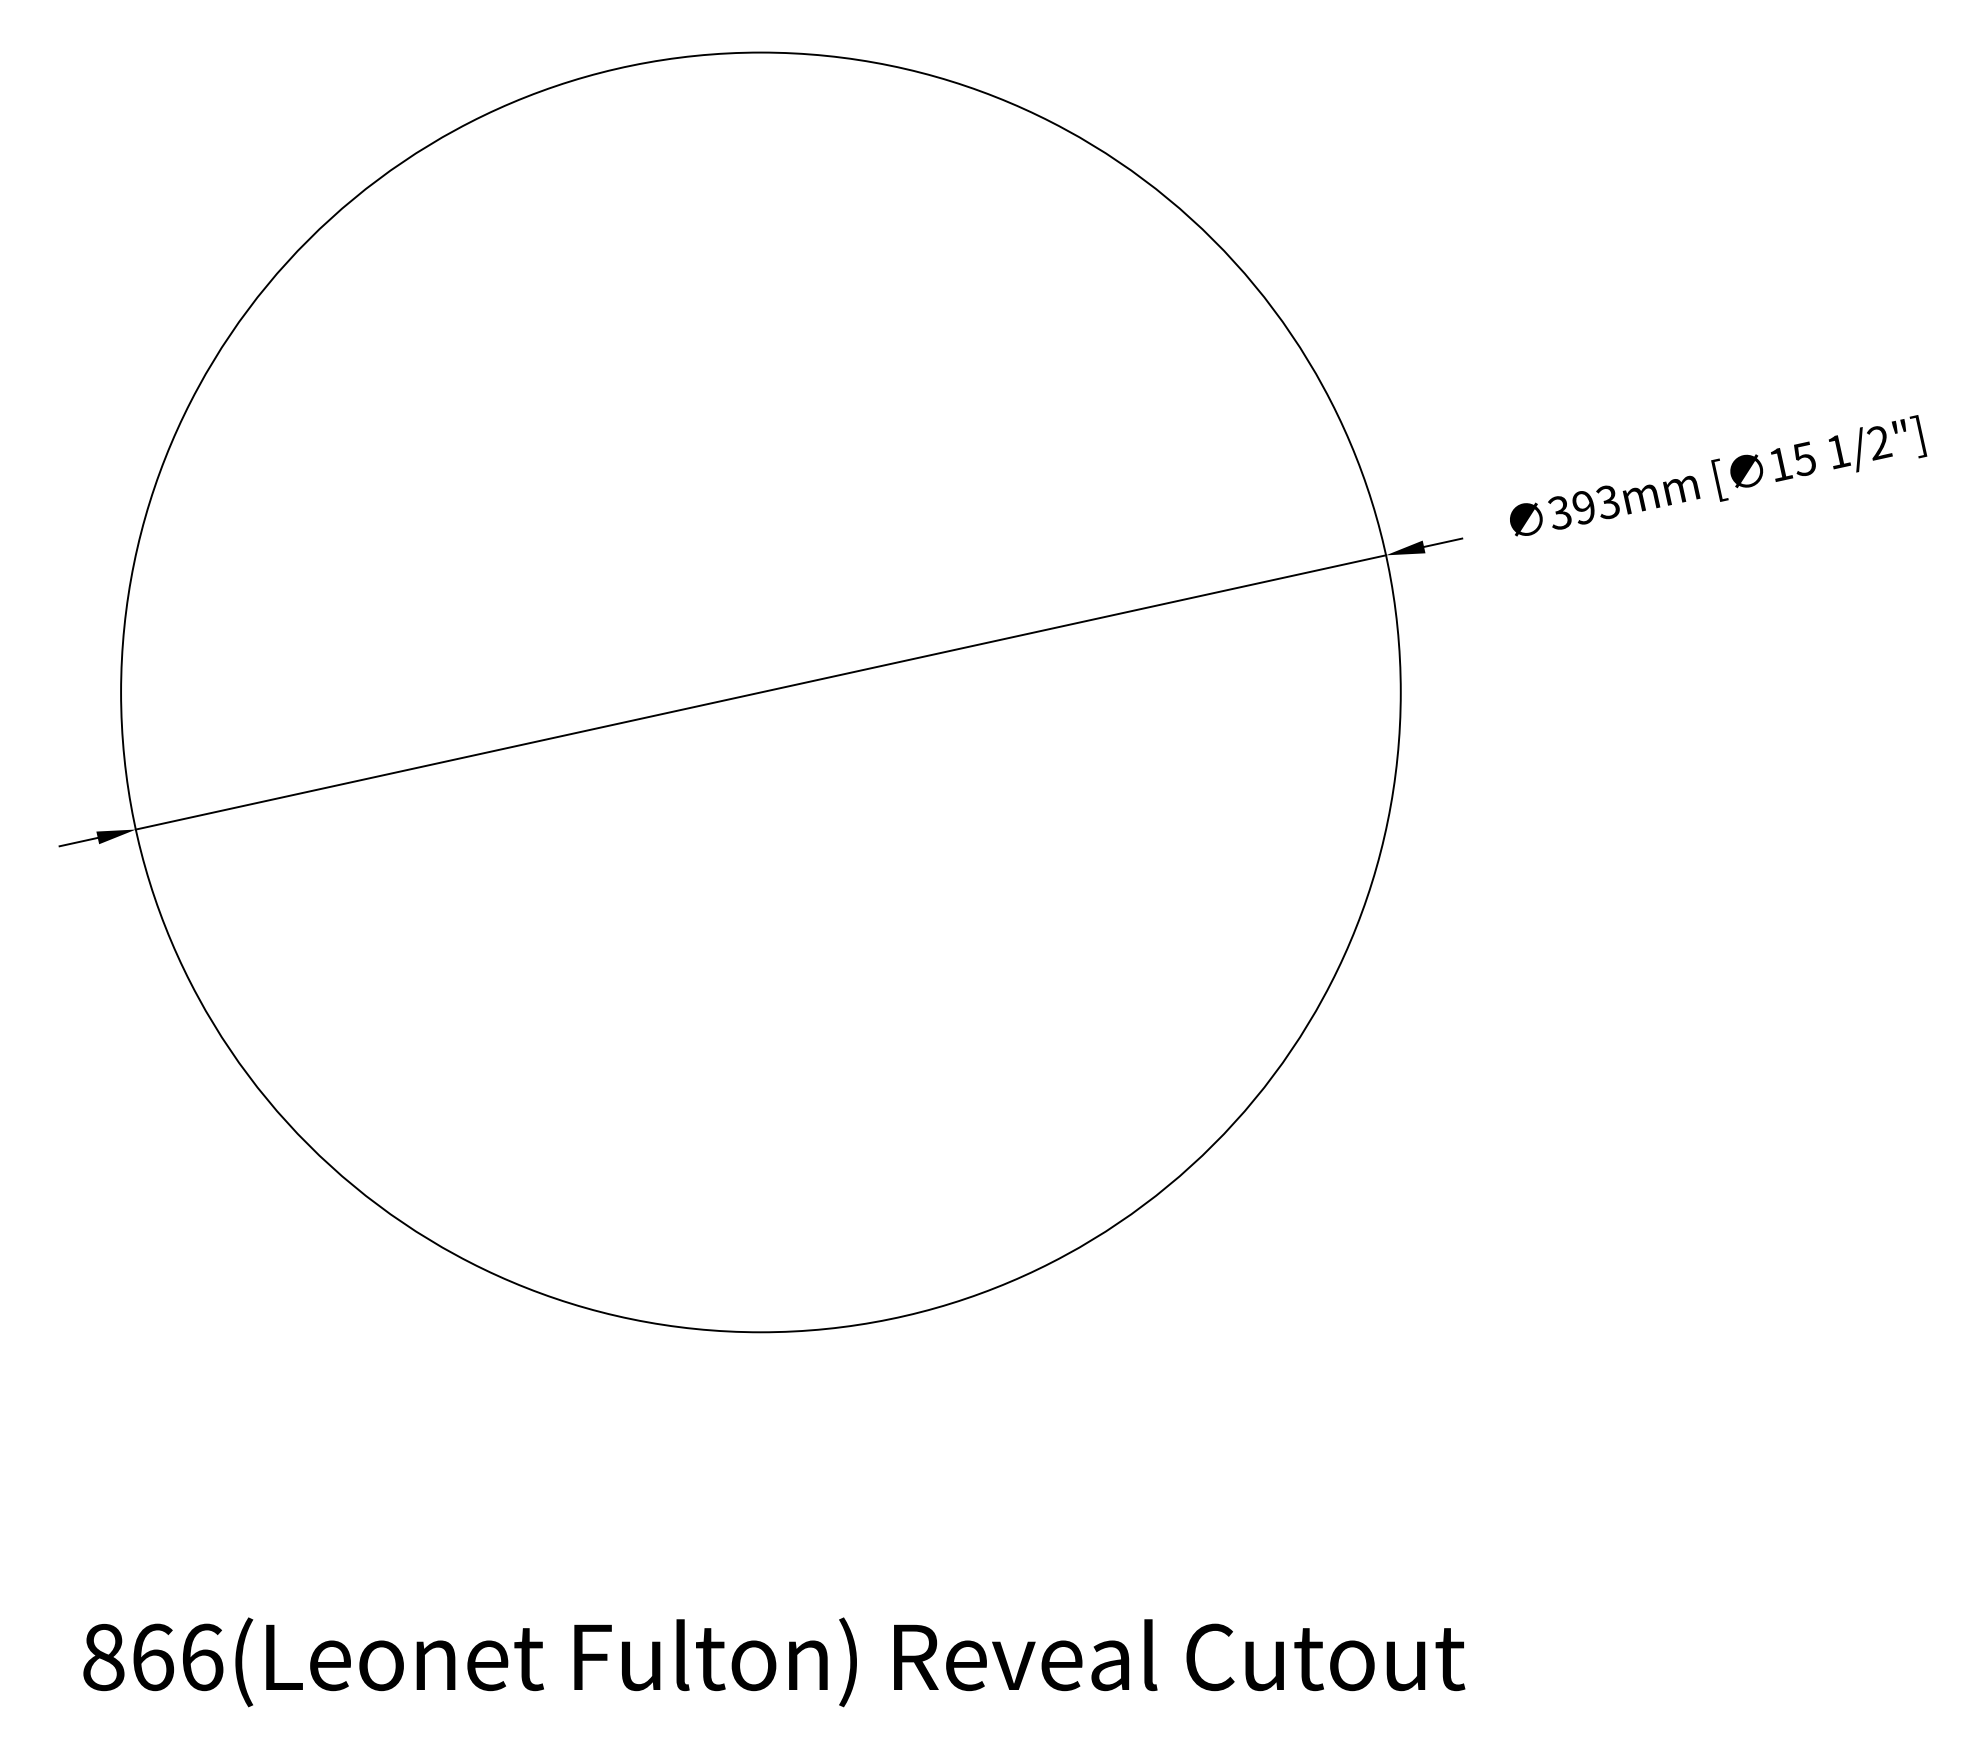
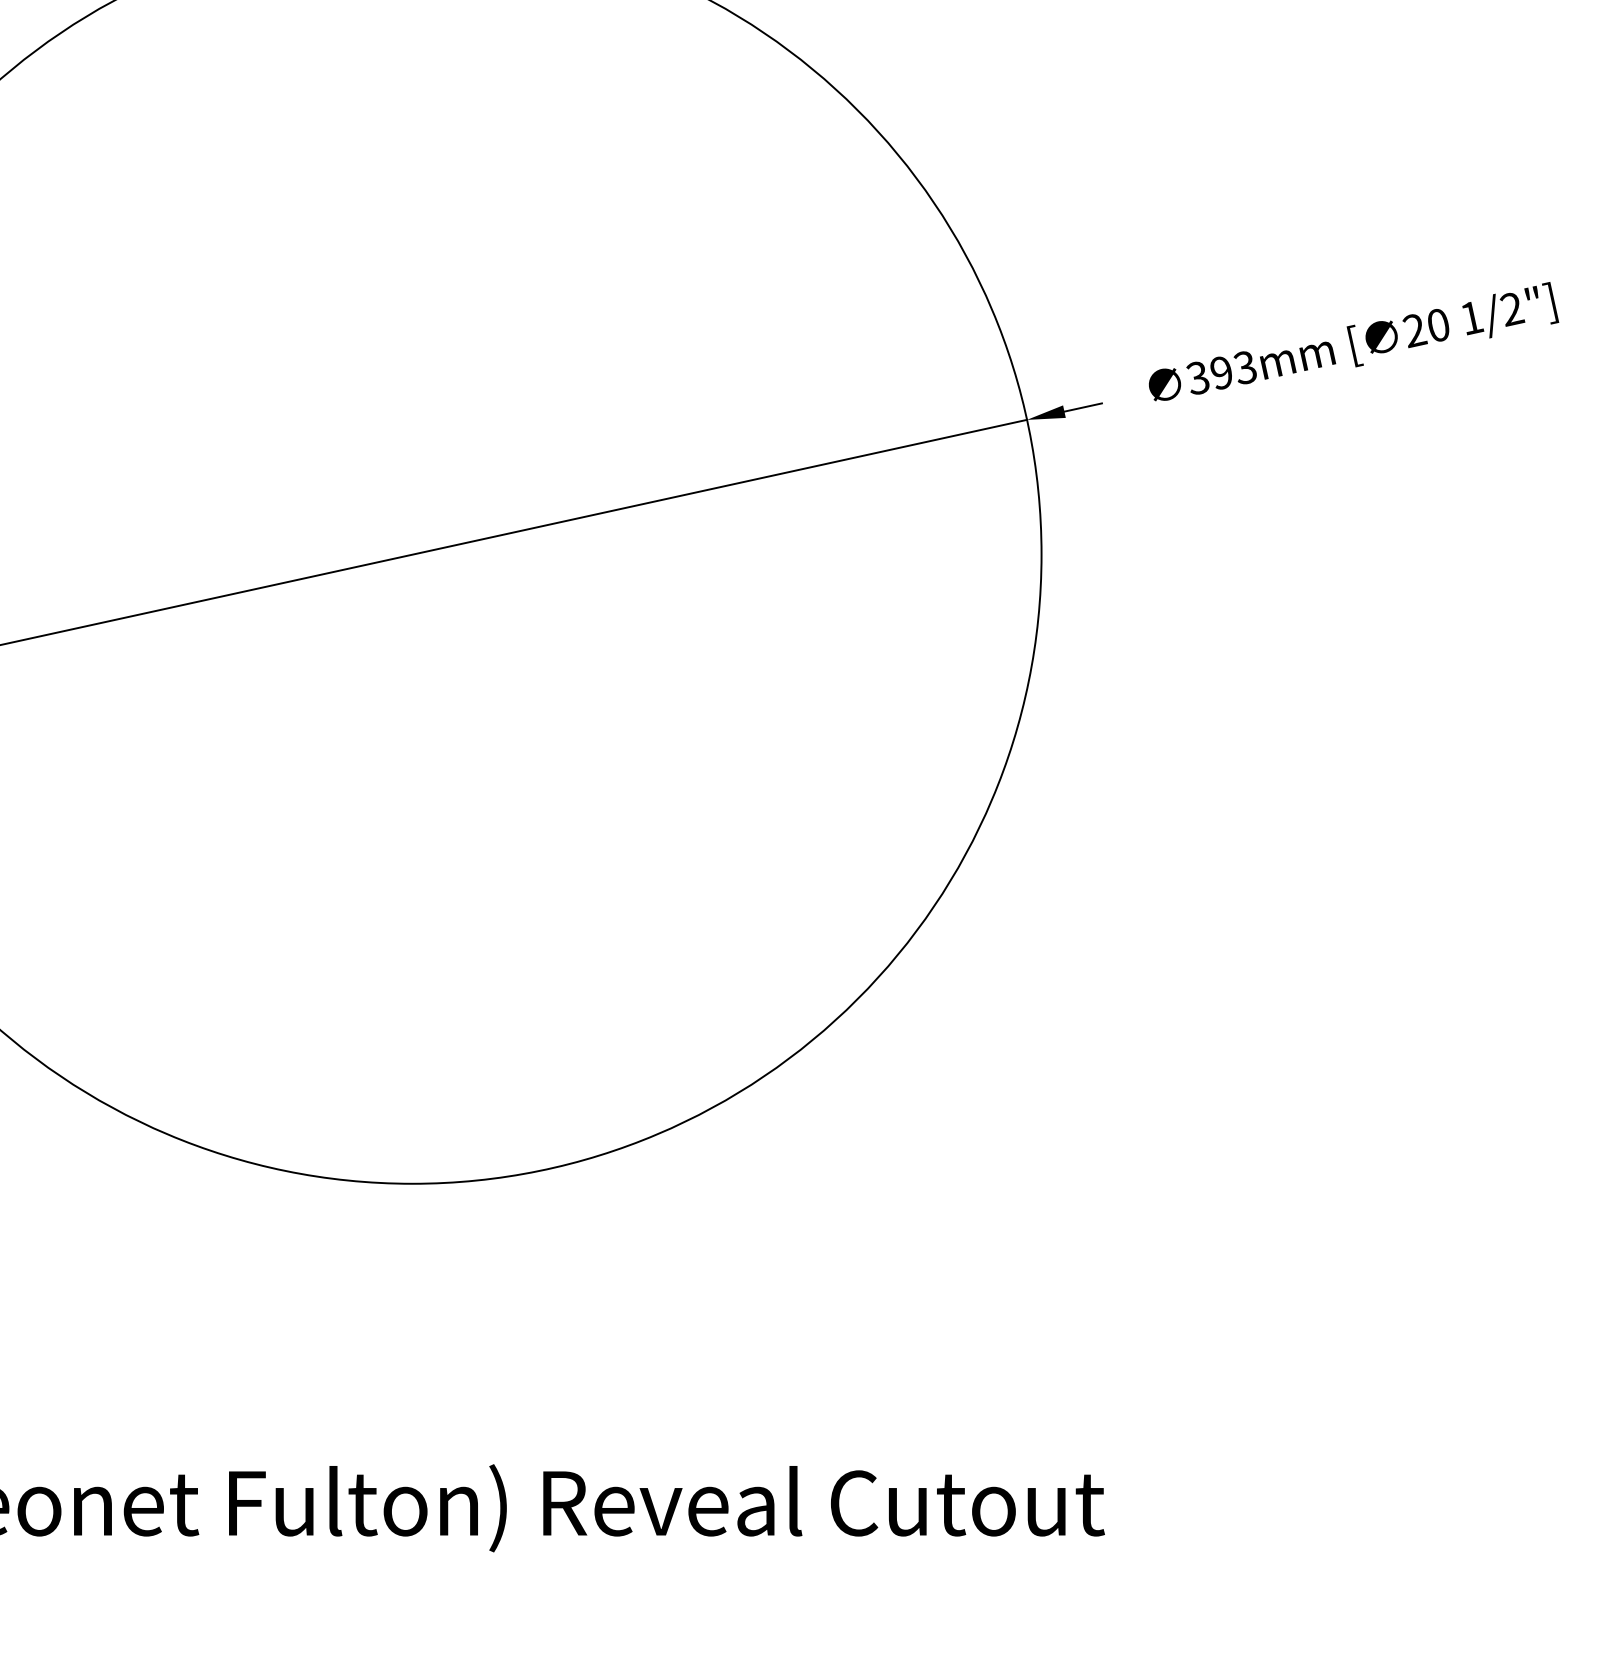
text: (1791, 461) -> (1425, 327), 15 -> 20

